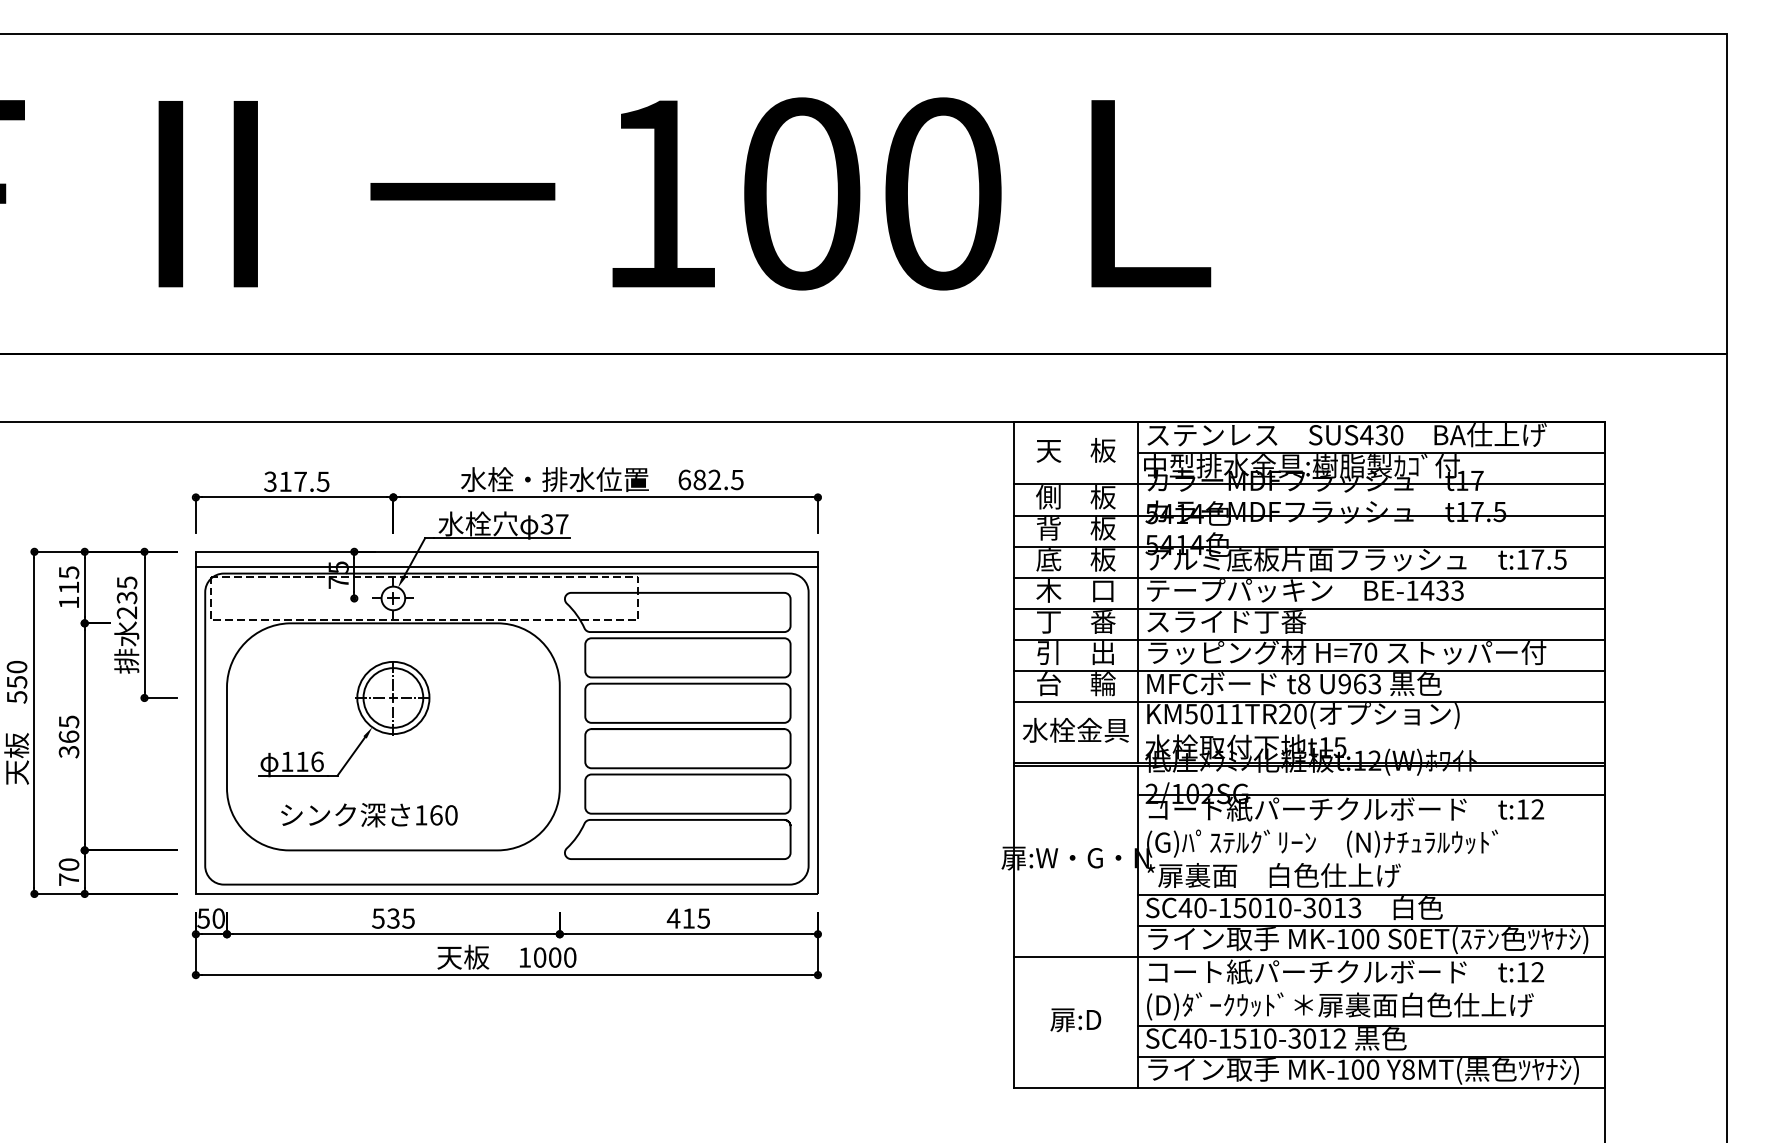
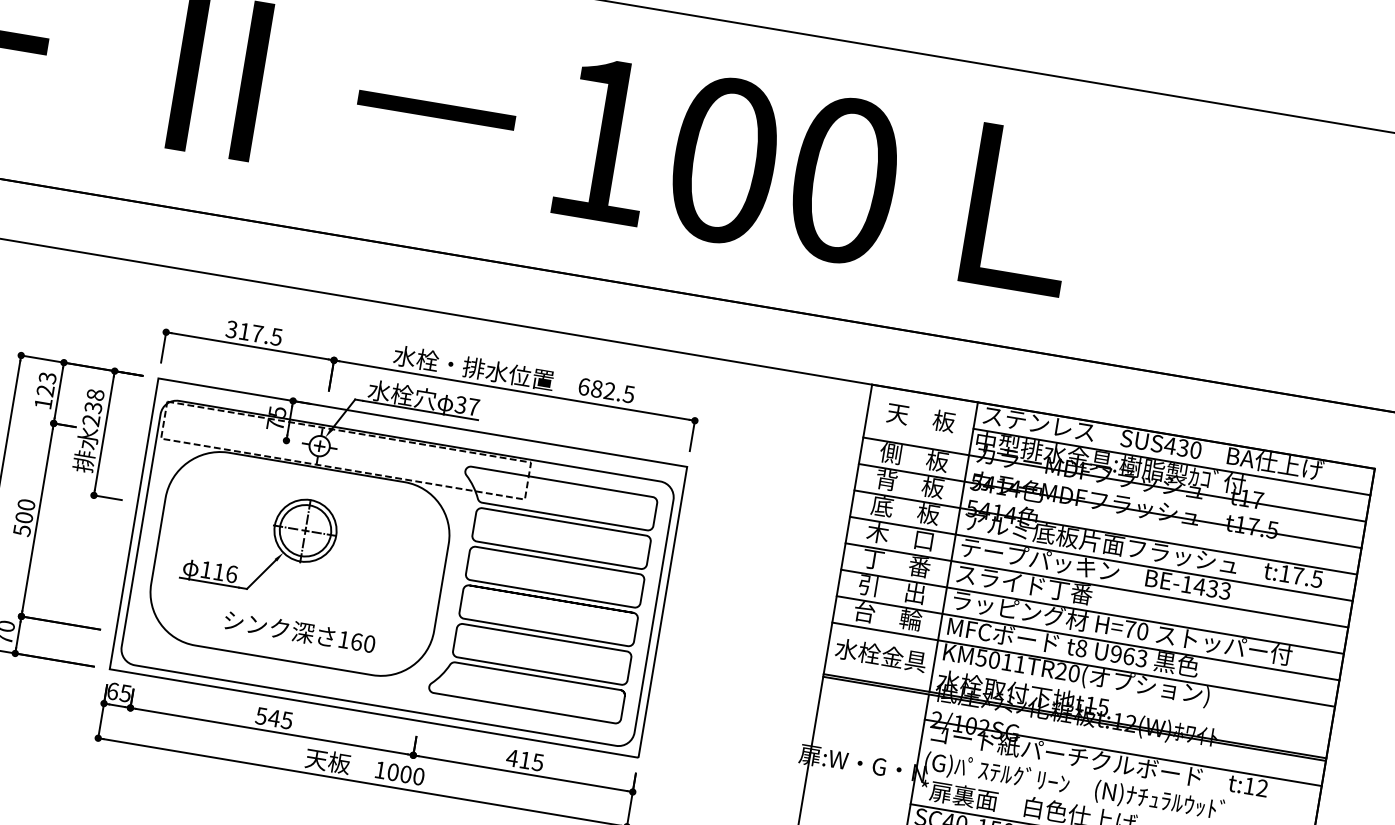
line: (506, 567) -> (420, 435), removed
text: (68, 579) -> (46, 383), 115 -> 123
text: (126, 582) -> (95, 394), 235 -> 238
text: (68, 736) -> (23, 517), 365 -> 500
text: (369, 815) -> (299, 632), moved
text: (210, 918) -> (118, 692), 50 -> 65
text: (393, 918) -> (274, 718), 535 -> 545

